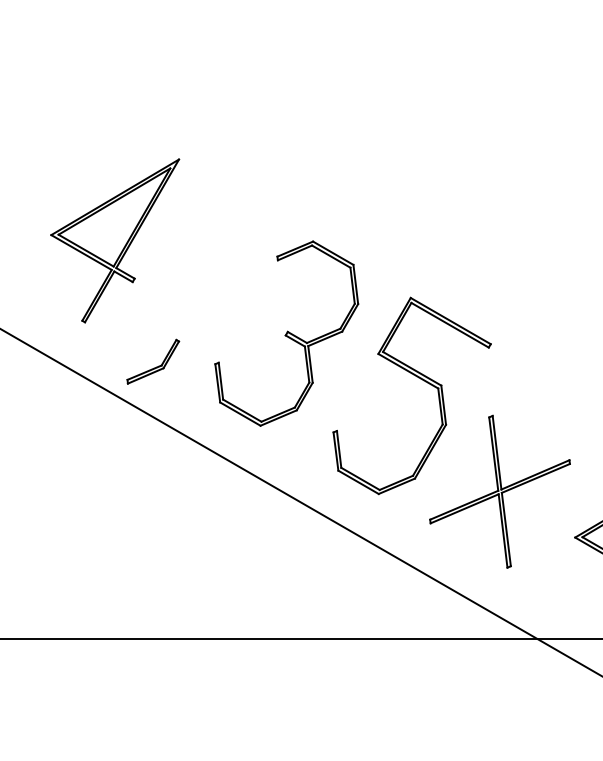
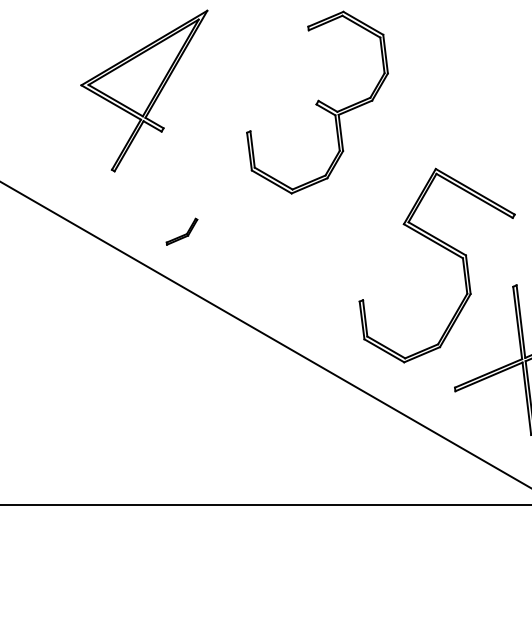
part: (115, 240) -> (144, 90), moved
part: (286, 333) -> (317, 102), moved
part: (153, 361) -> (182, 231), size x0.6

